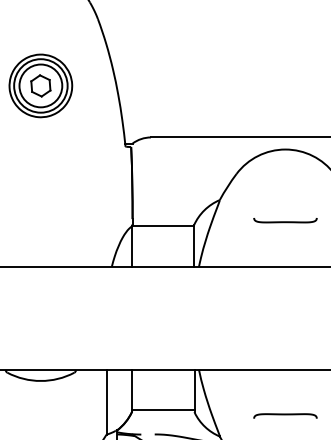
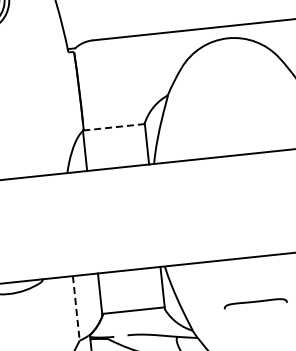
curve: (285, 221) -> (235, 109), removed
line: (163, 226) -> (114, 127), solid -> dashed
line: (106, 402) -> (76, 308), solid -> dashed

